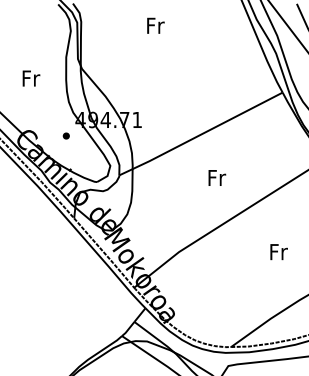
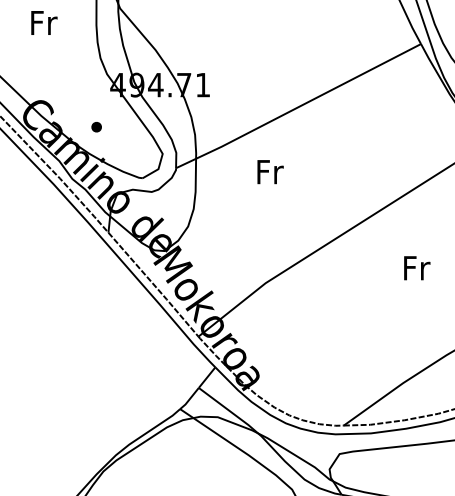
part: (65, 135) -> (95, 126), moved
text: (217, 177) -> (270, 171), moved
text: (278, 252) -> (416, 268), moved

